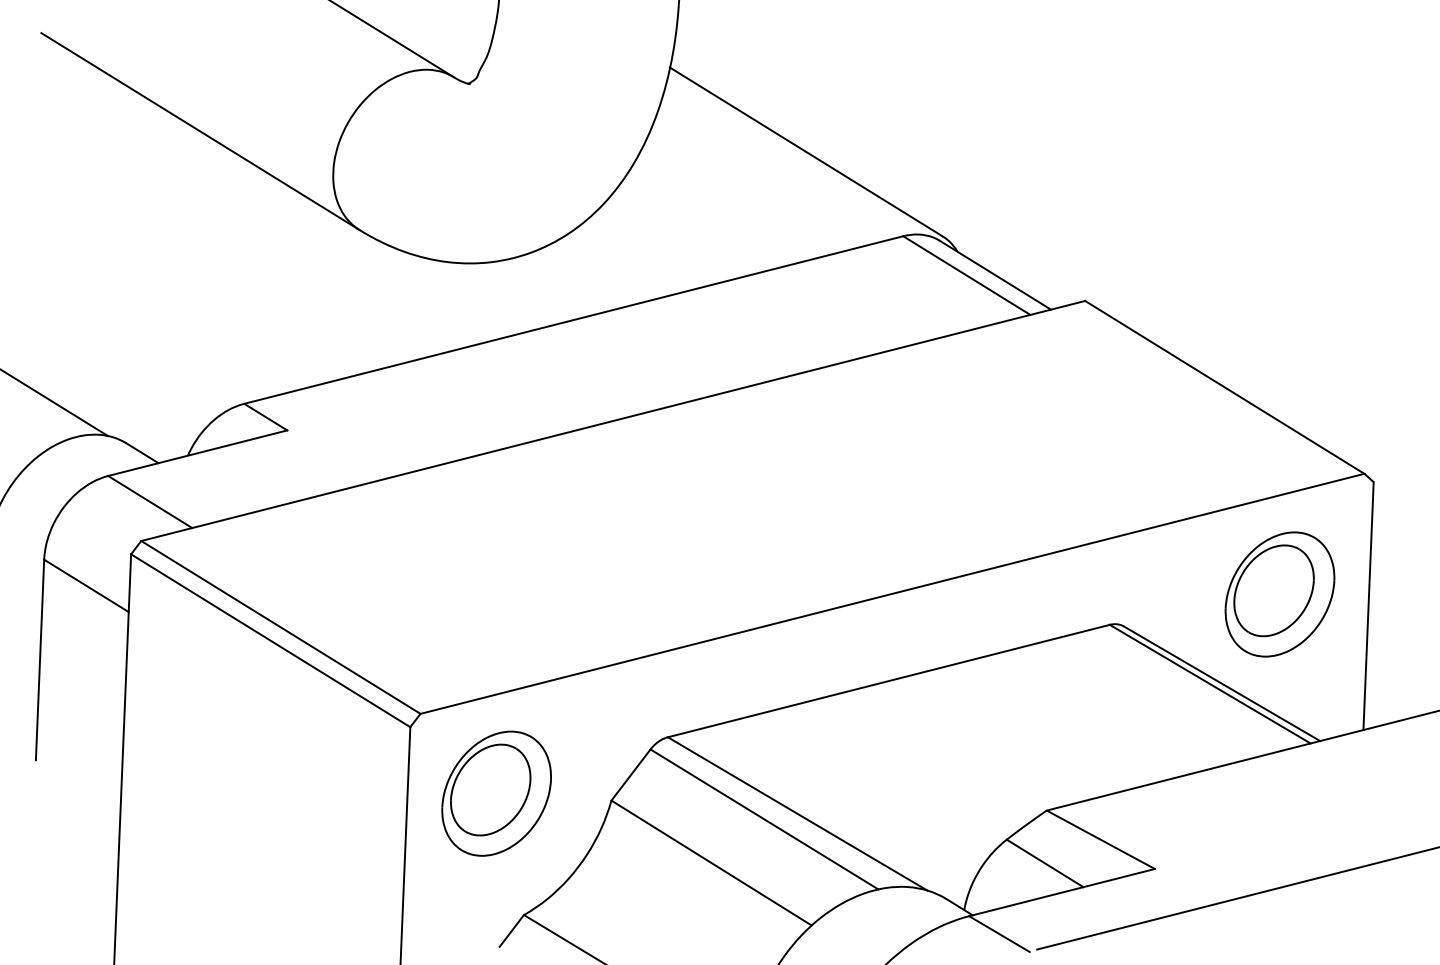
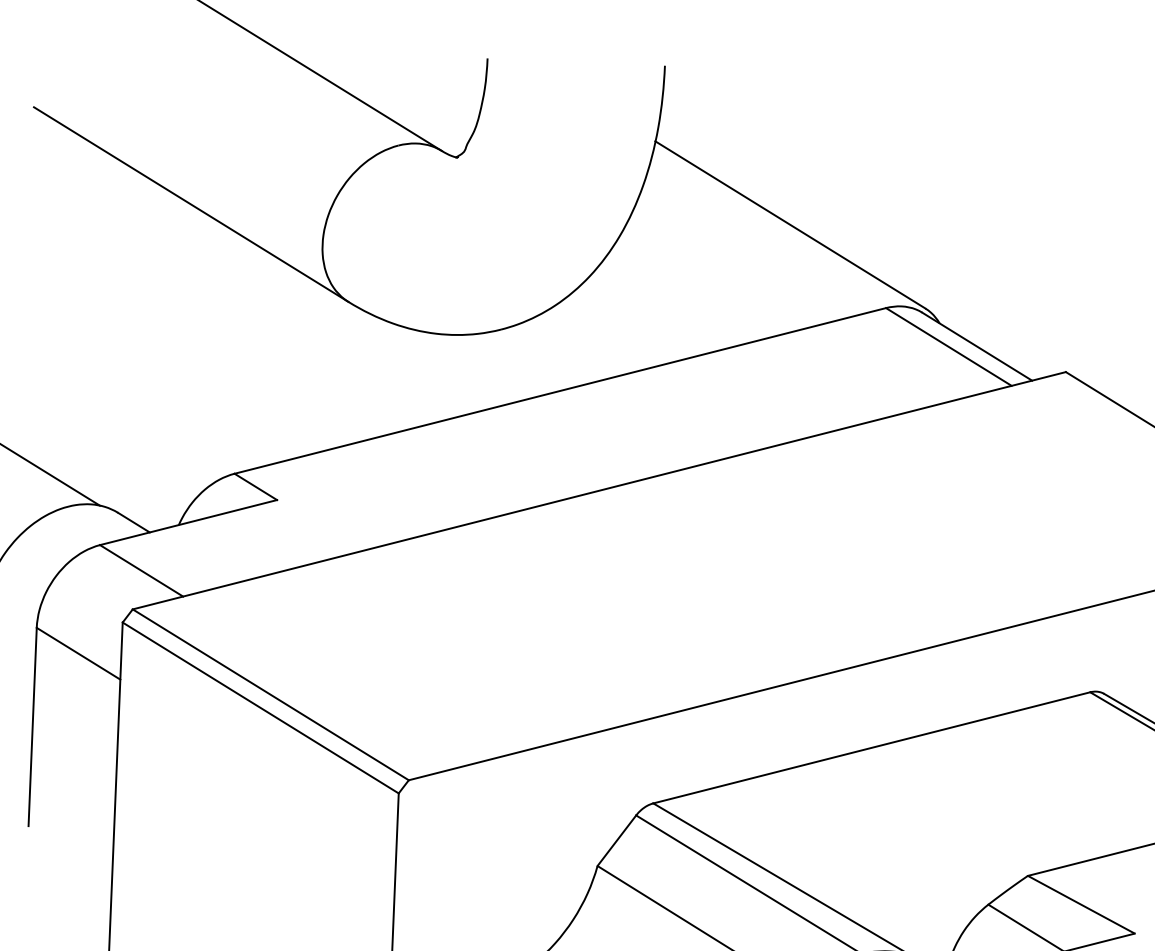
part: (496, 793) -> (483, 858), removed

